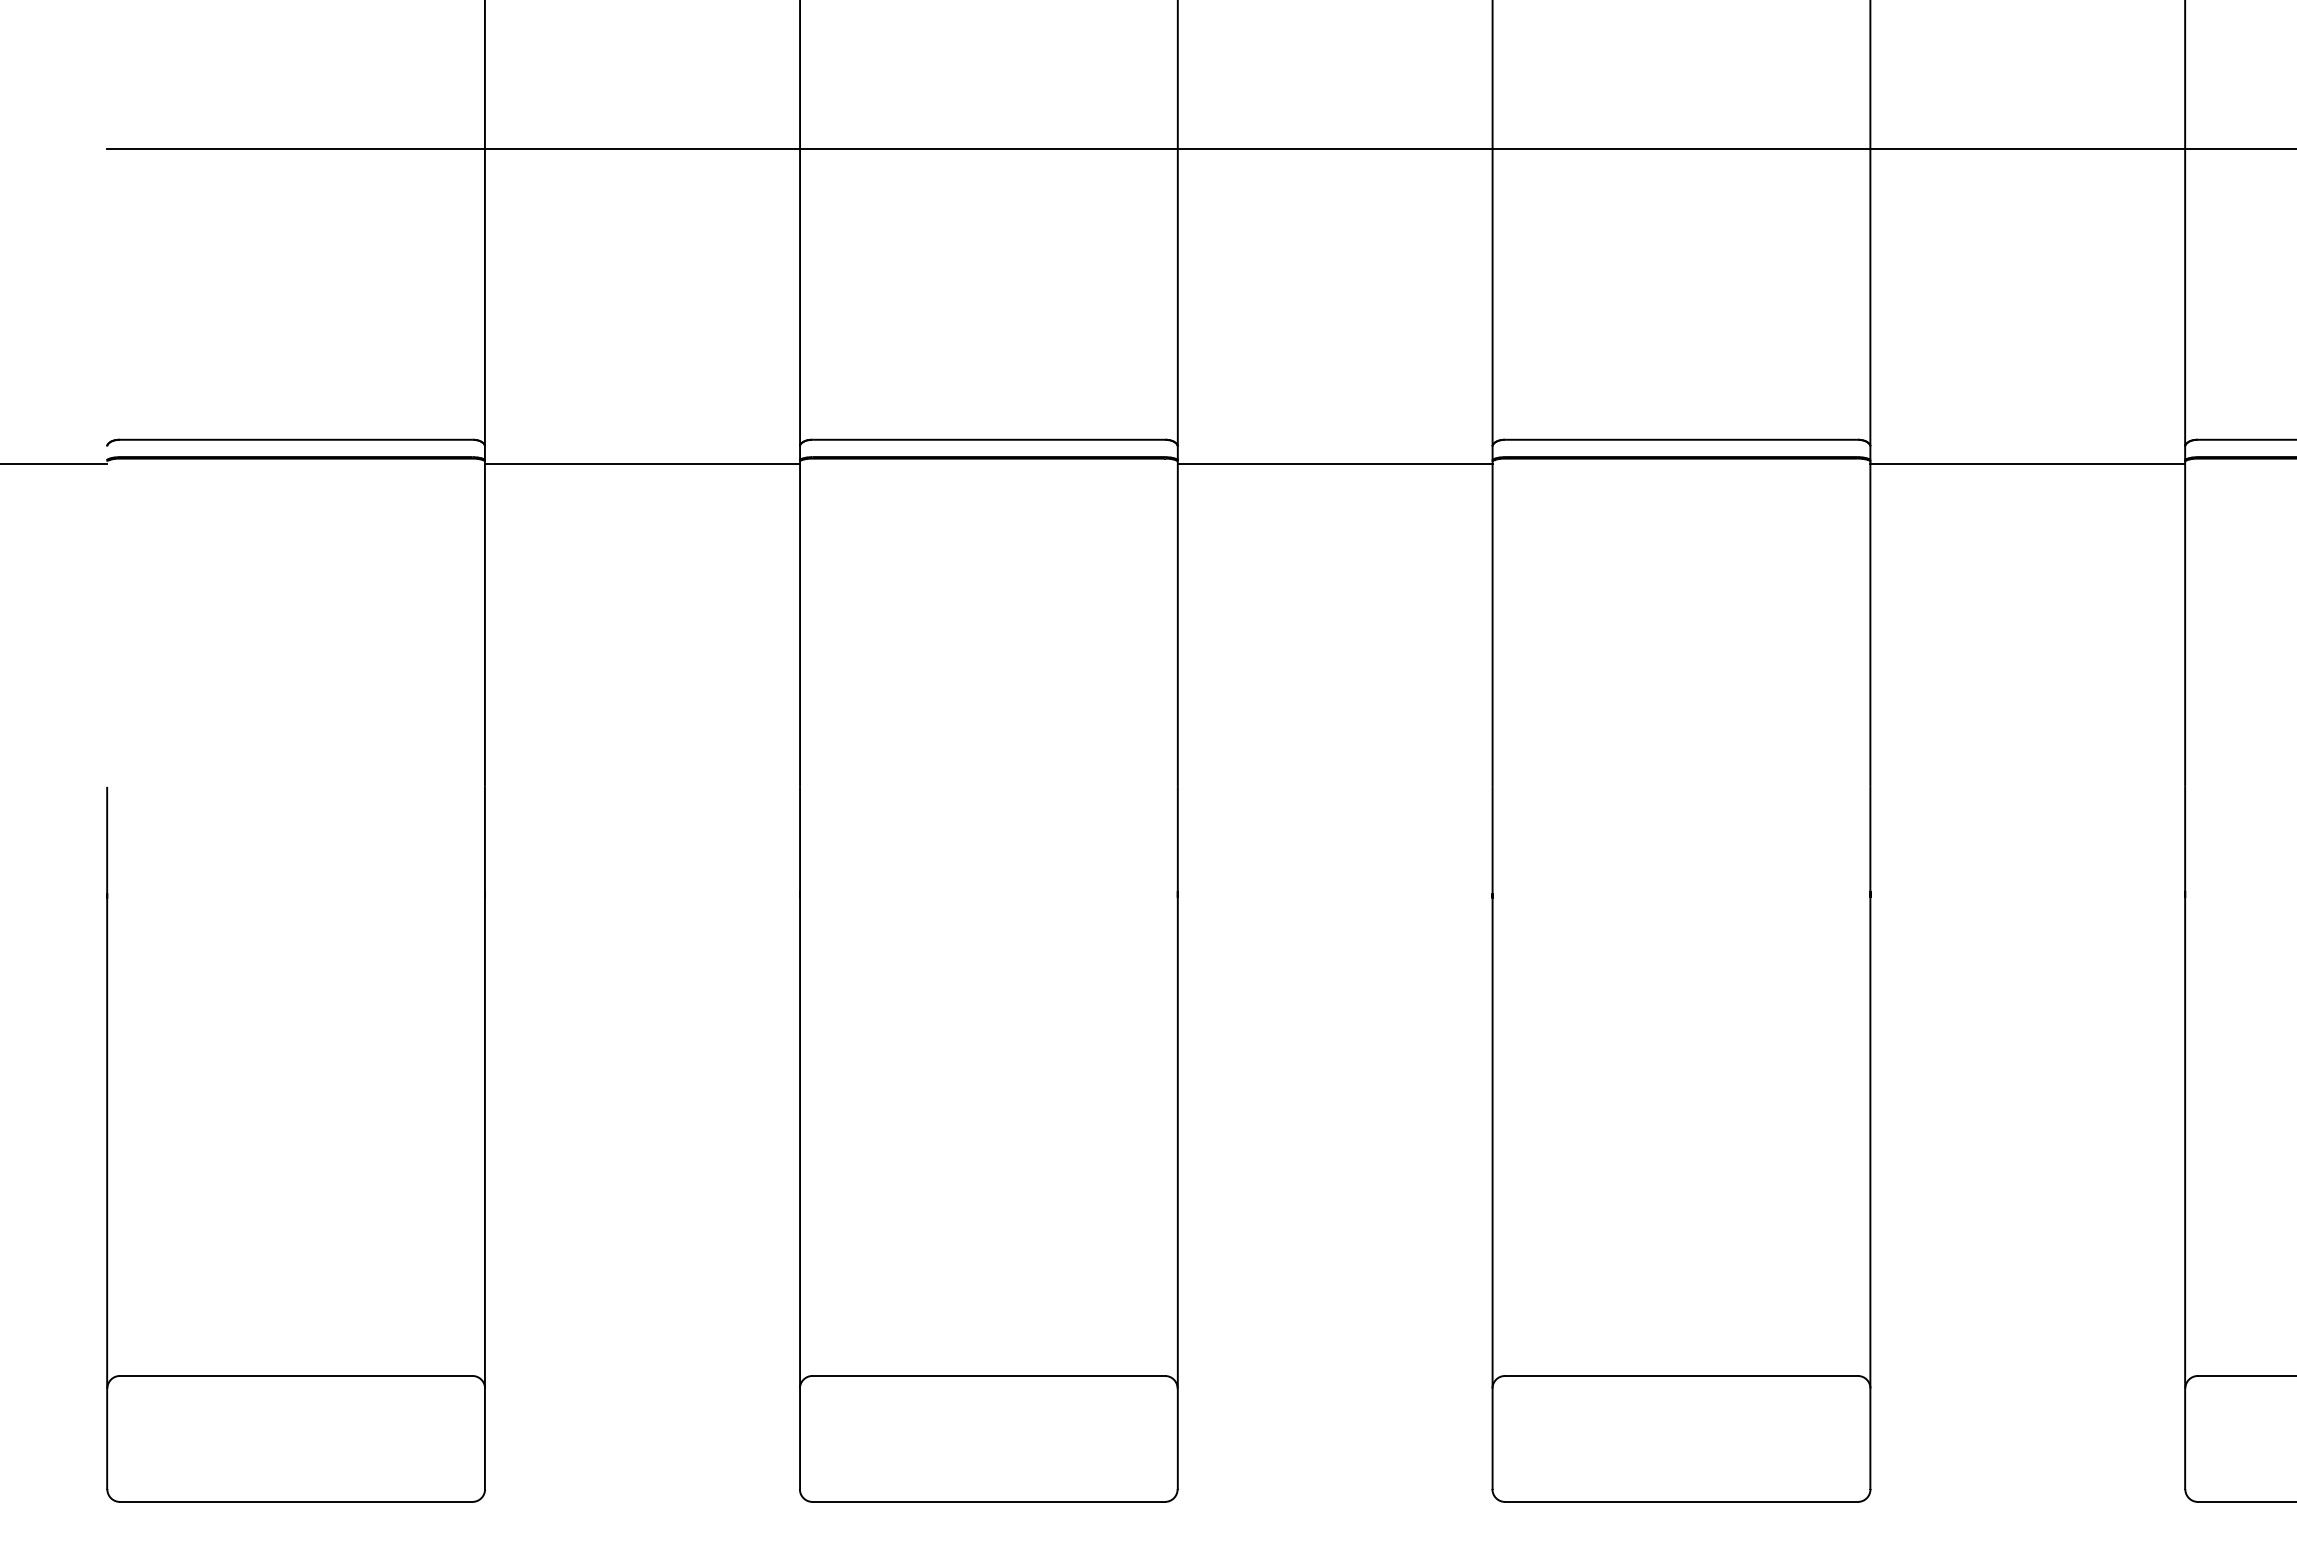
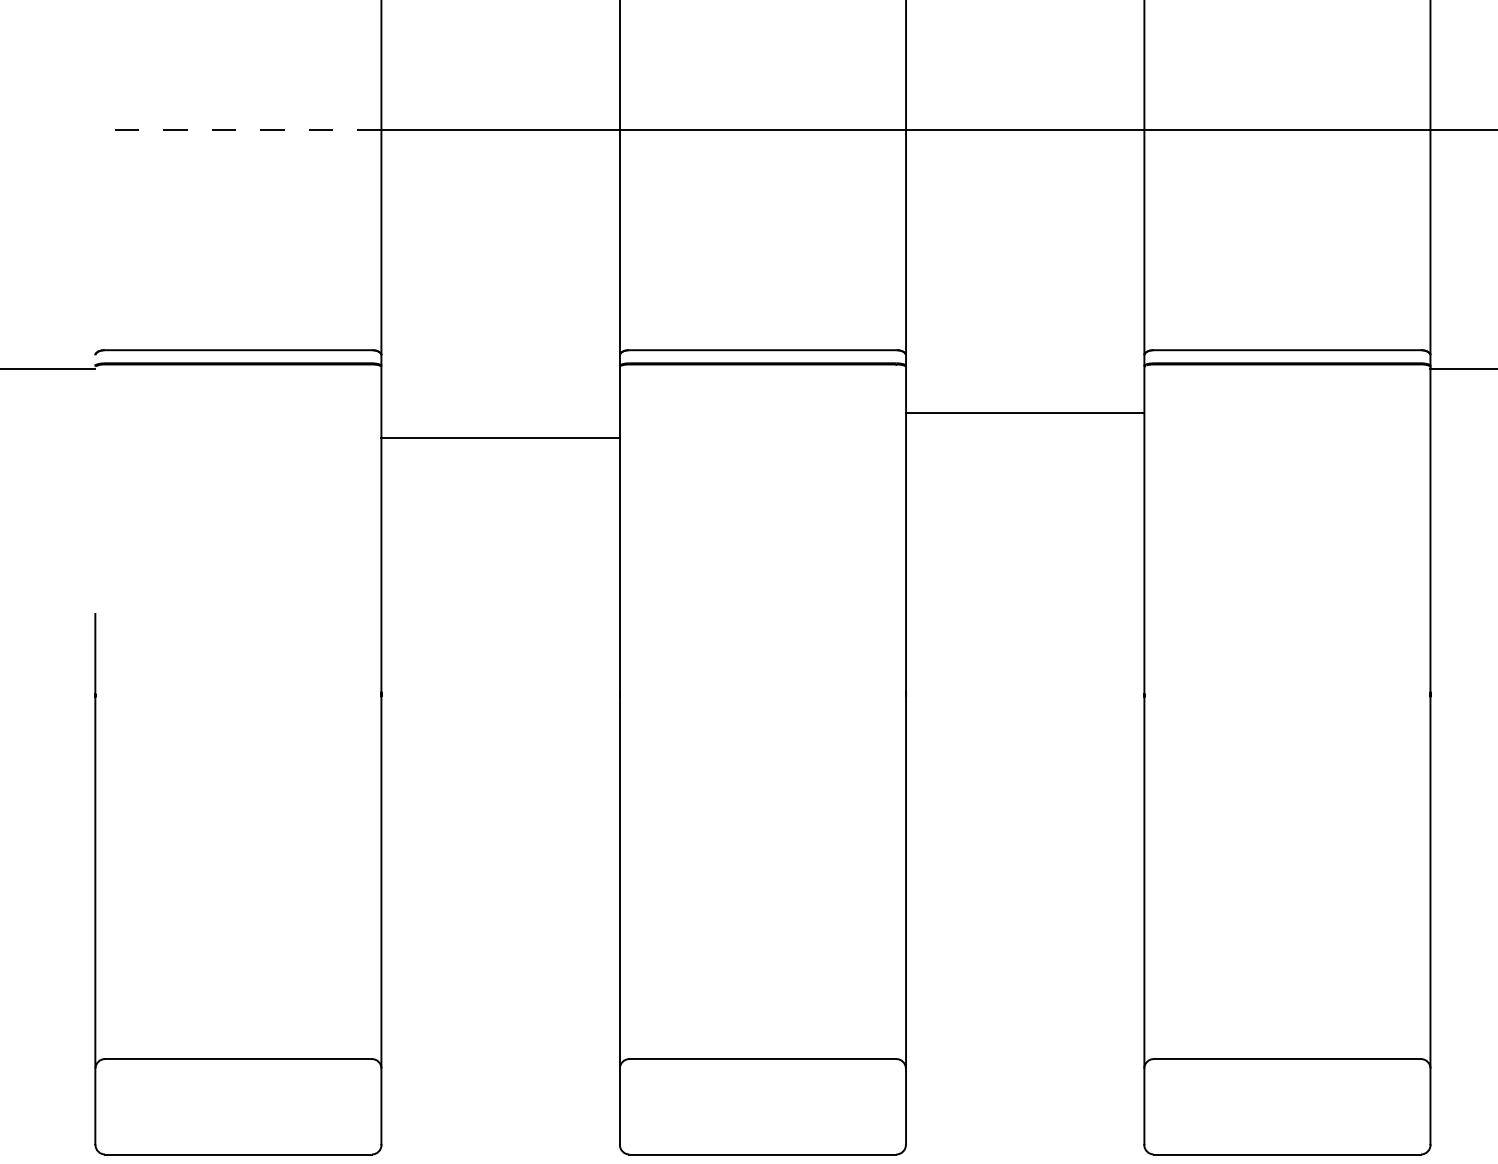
line: (296, 149) -> (238, 130), solid -> dashed
line: (642, 464) -> (500, 438), moved
line: (1334, 464) -> (1024, 412), moved

